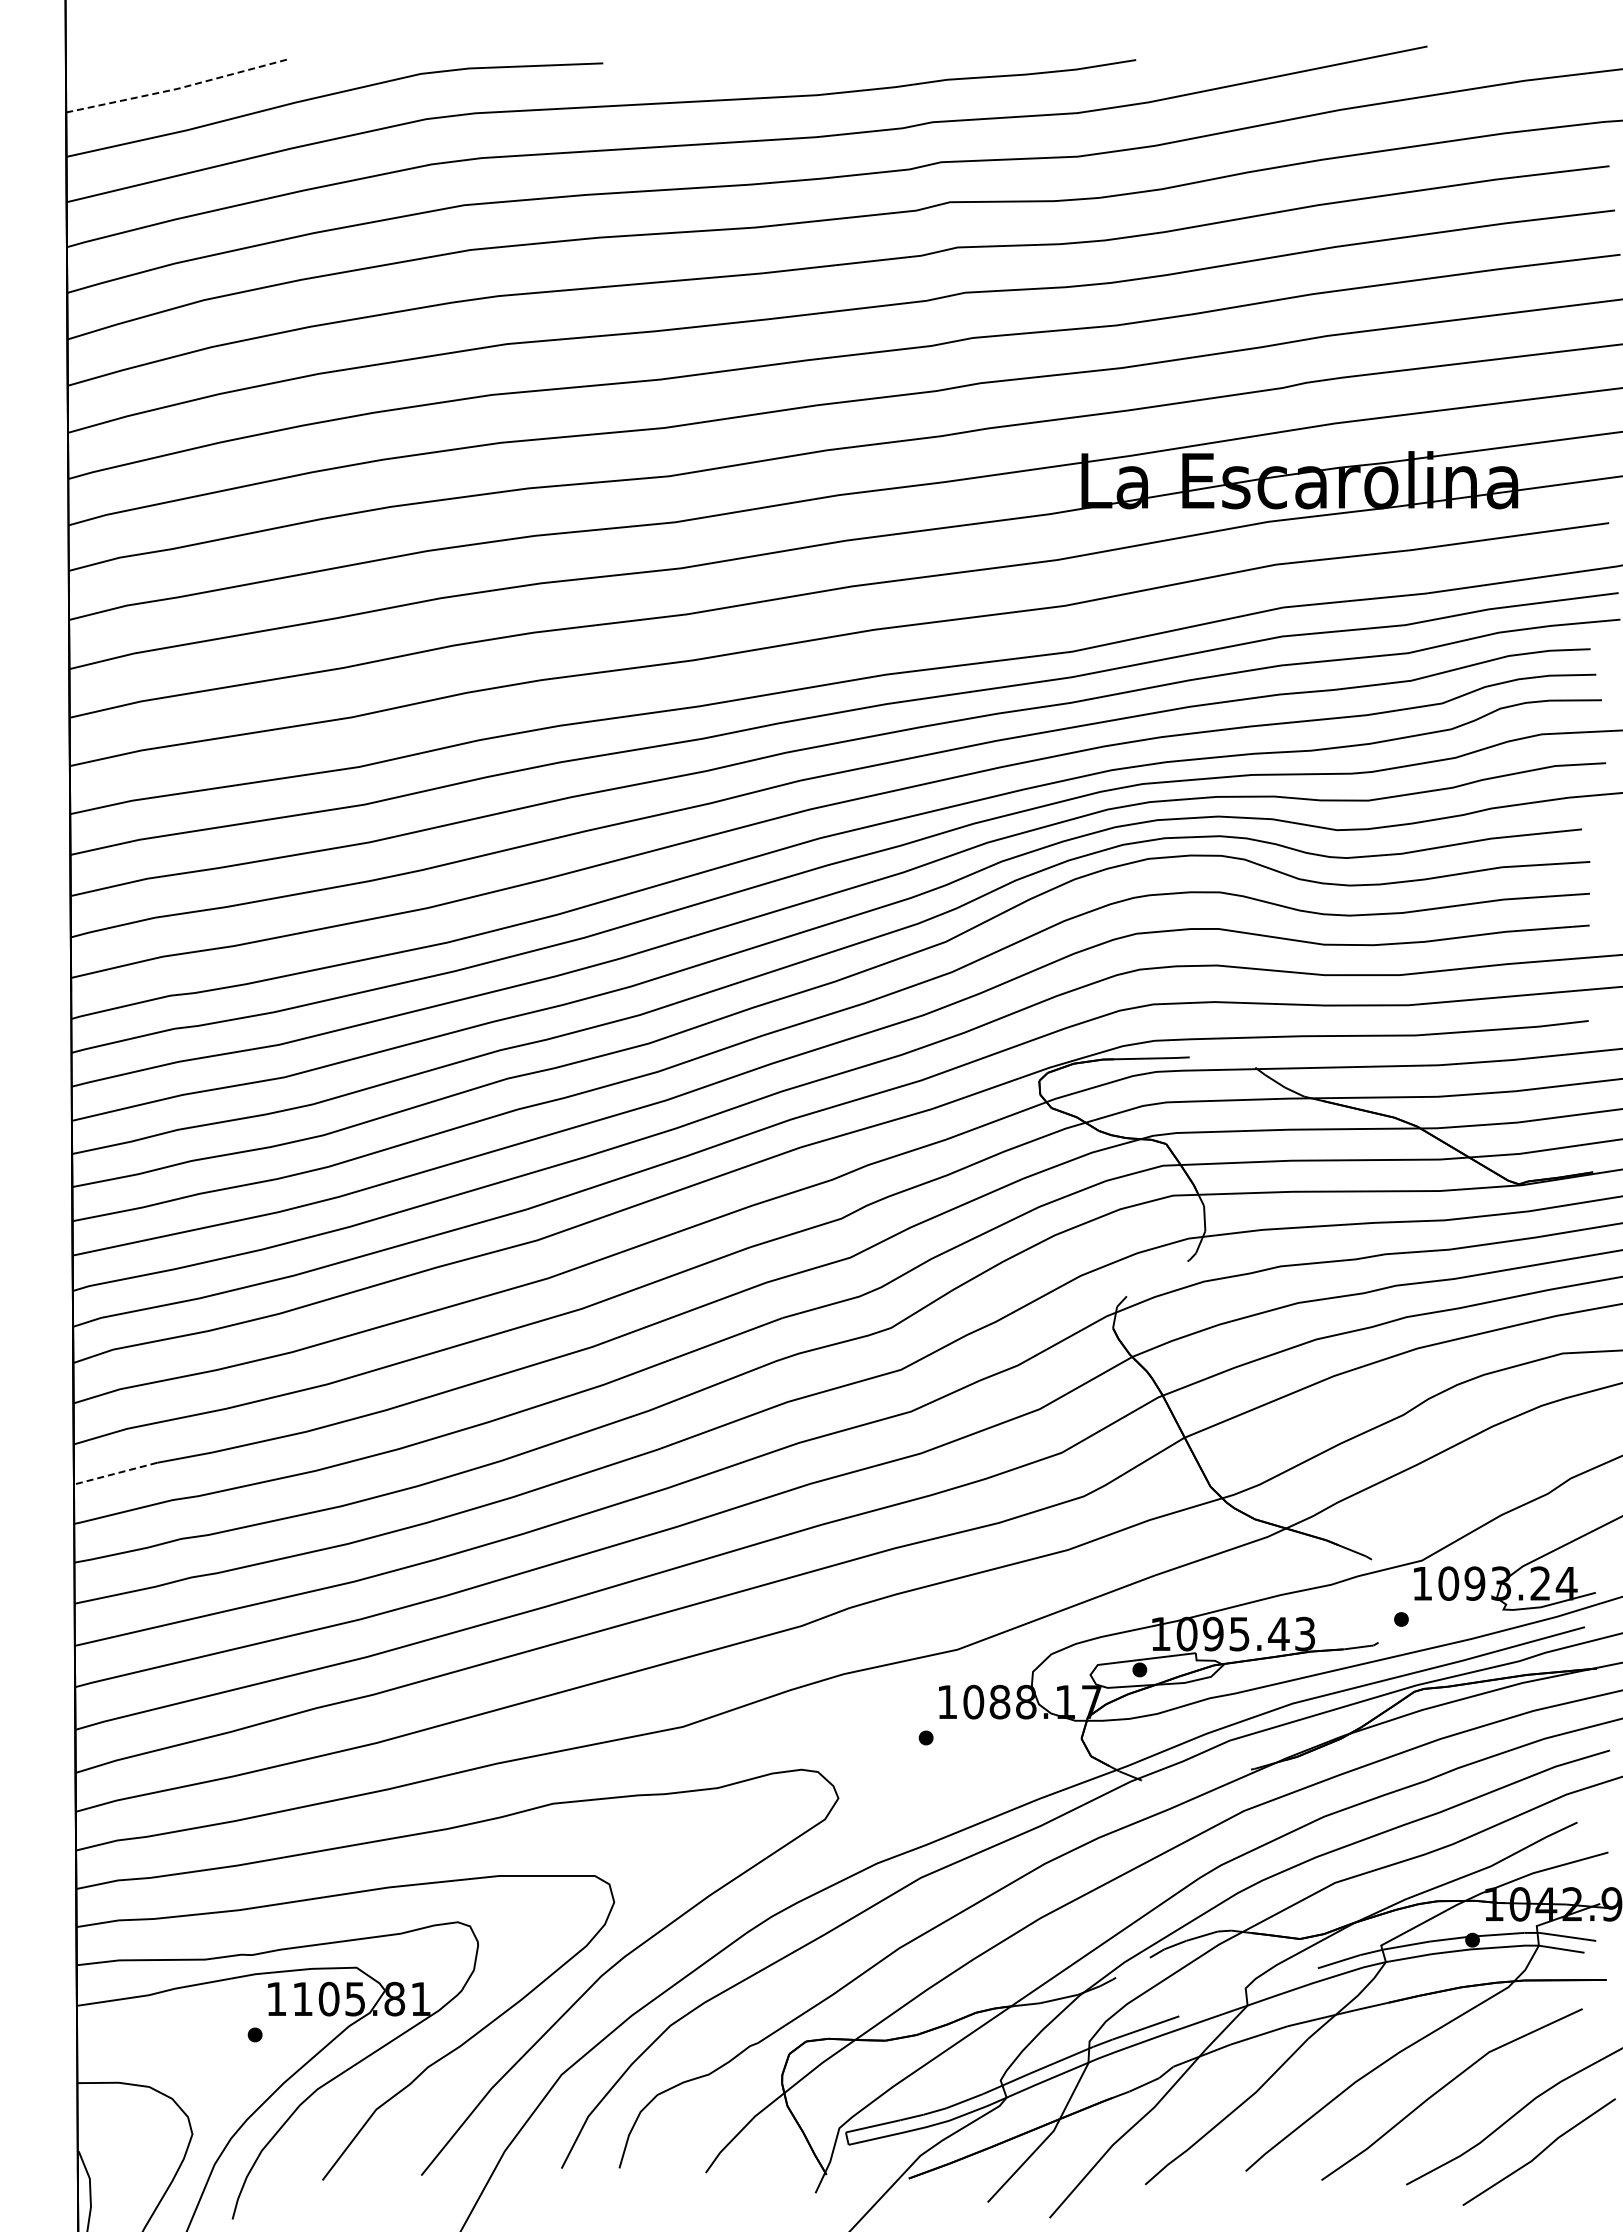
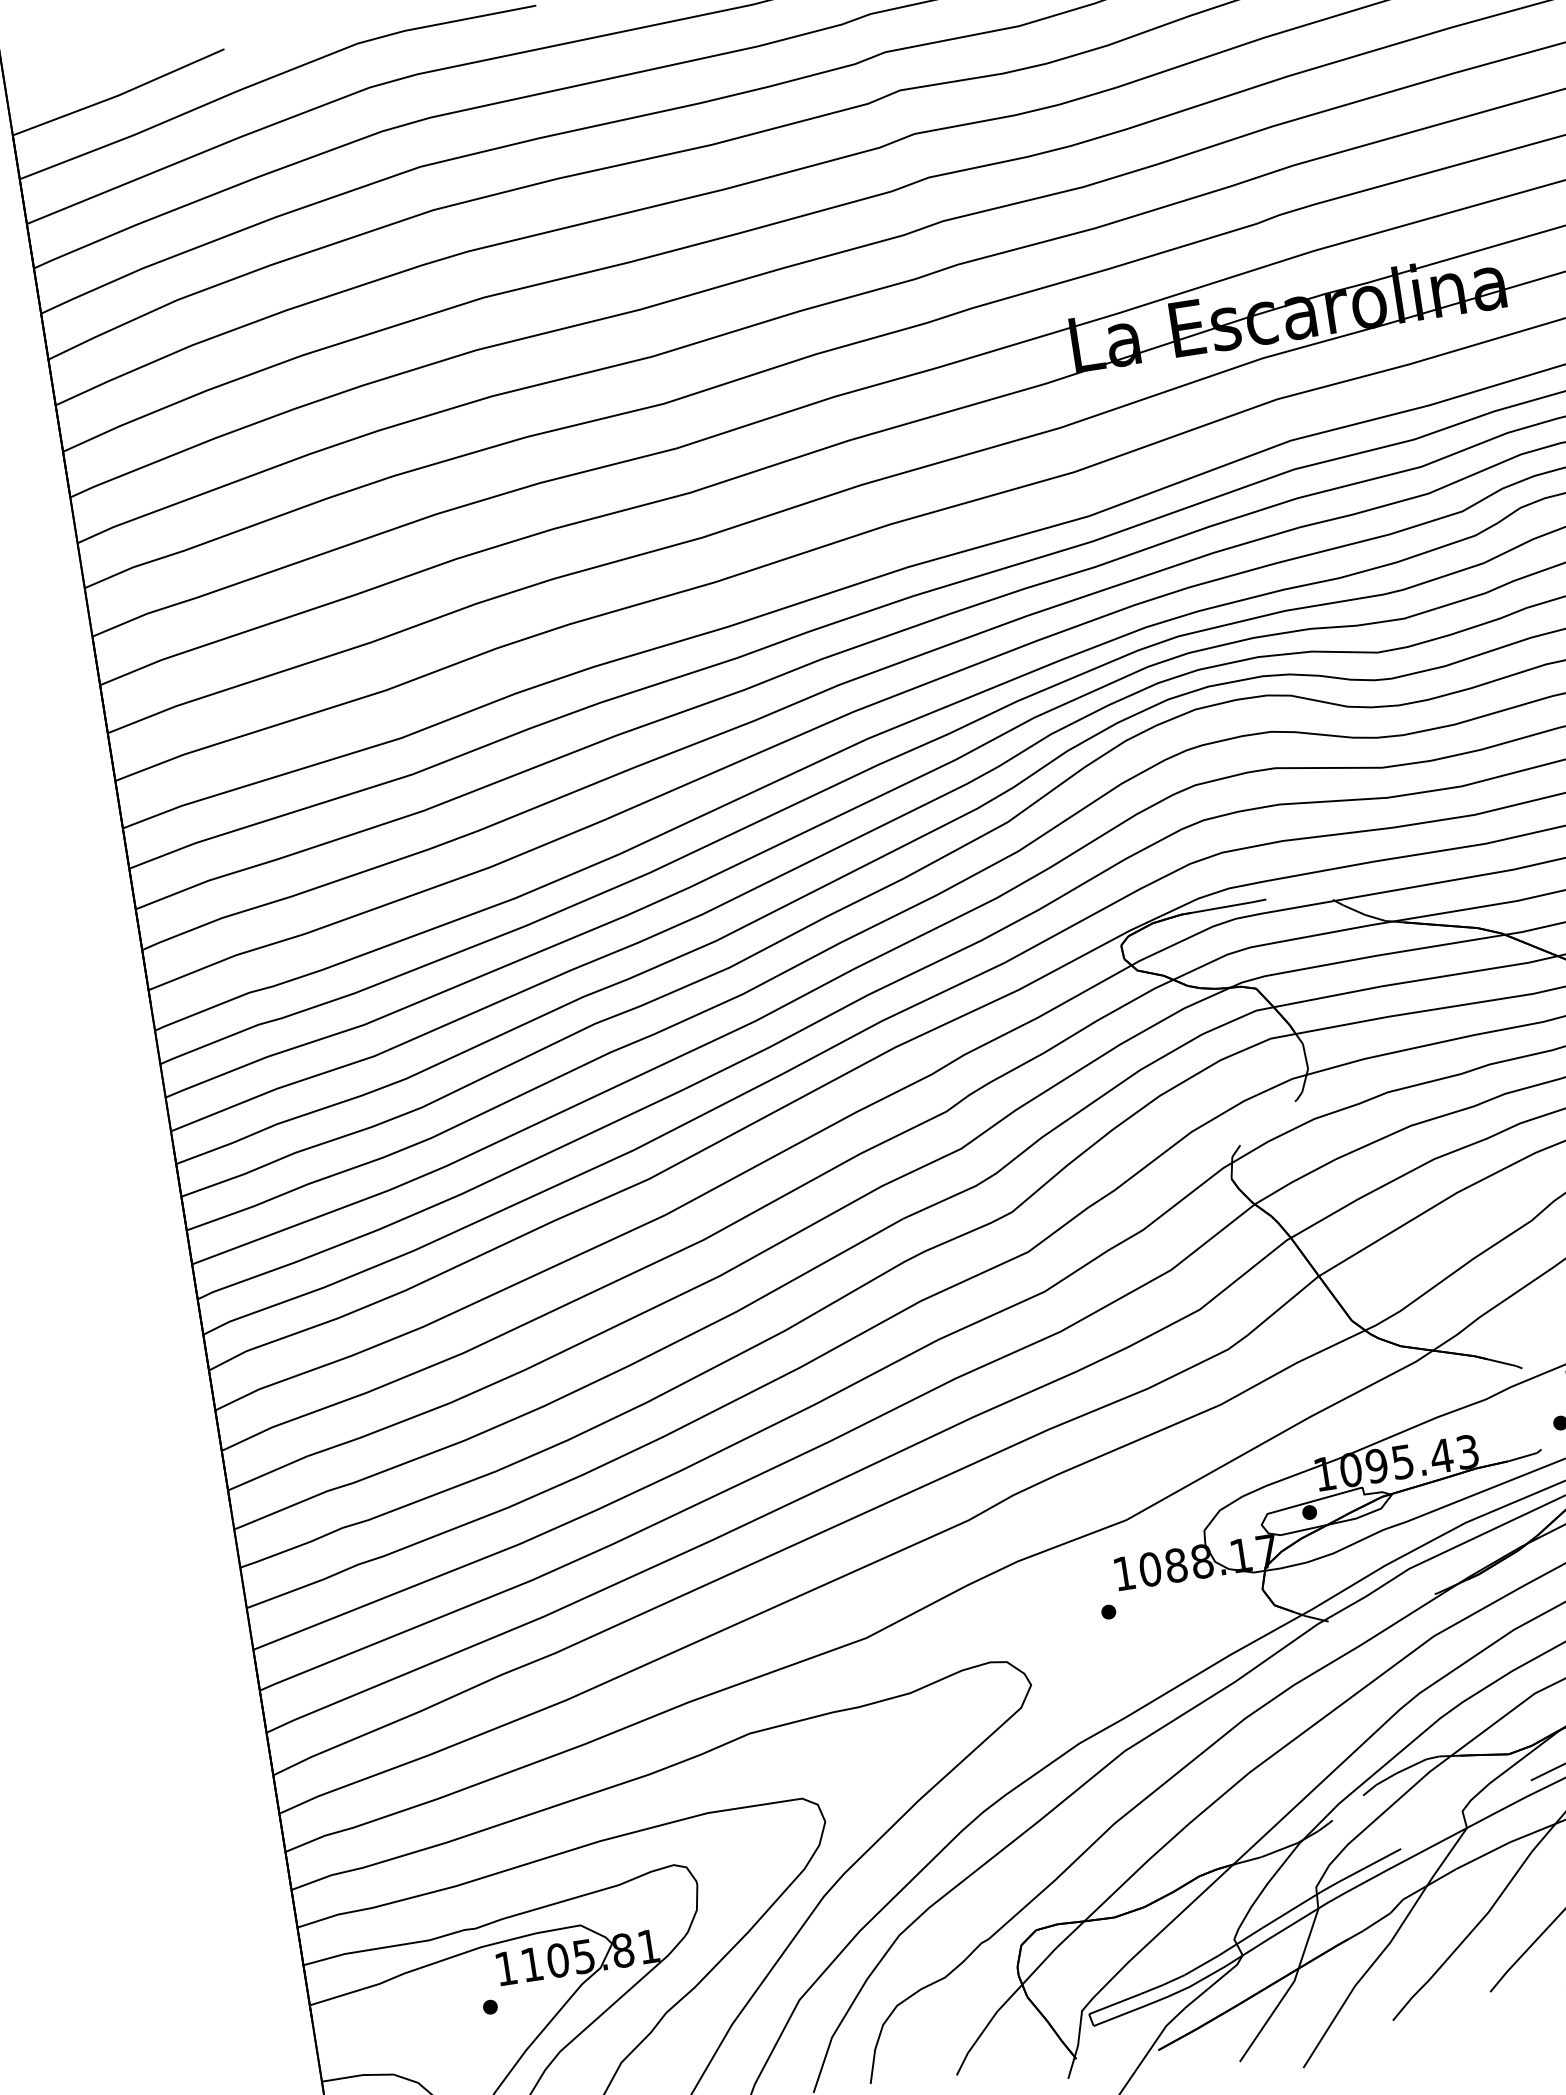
line: (177, 88) -> (119, 94), dashed -> solid
line: (115, 1473) -> (267, 1473), dashed -> solid

